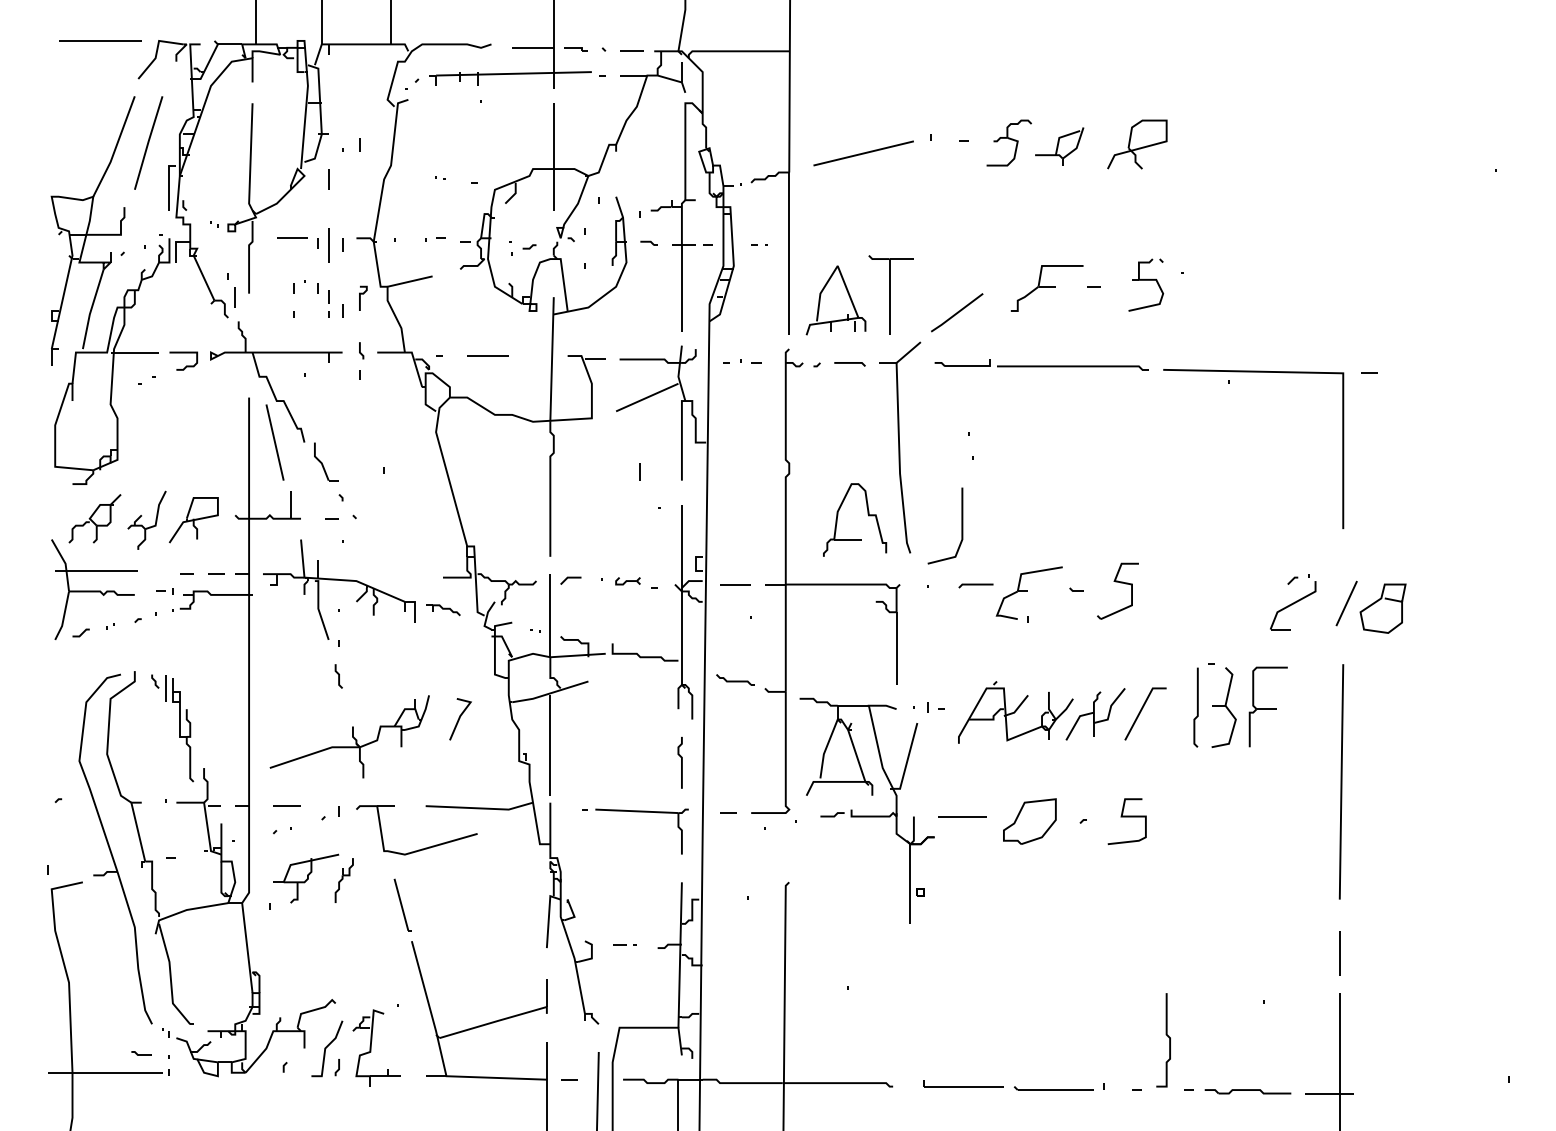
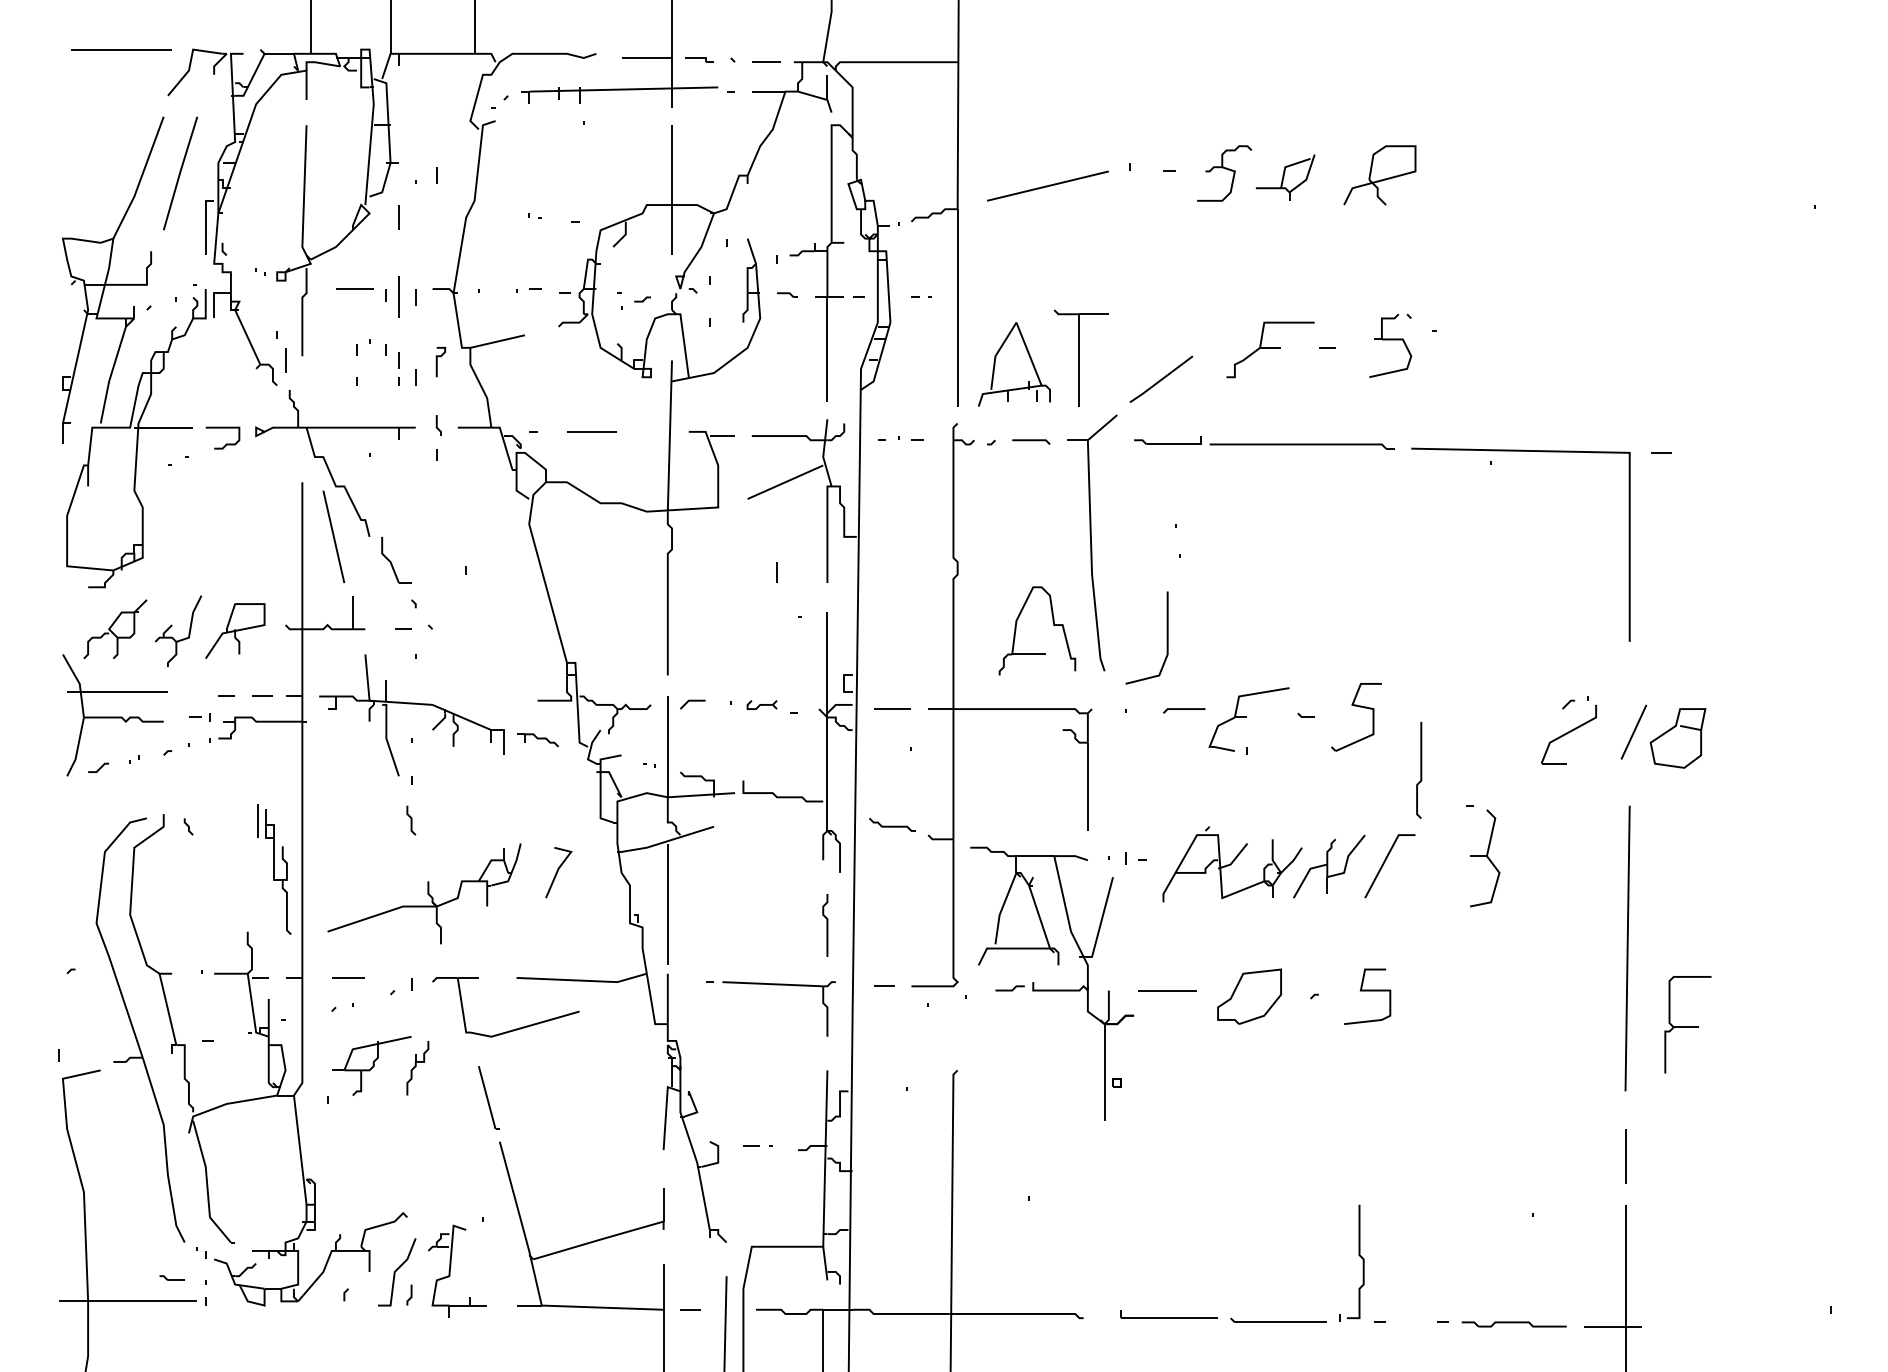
part: (1268, 706) -> (1687, 1024), moved
line: (1197, 707) -> (1420, 770), moved
part: (179, 728) -> (274, 869), moved
curve: (1166, 1035) -> (1359, 1256), moved

